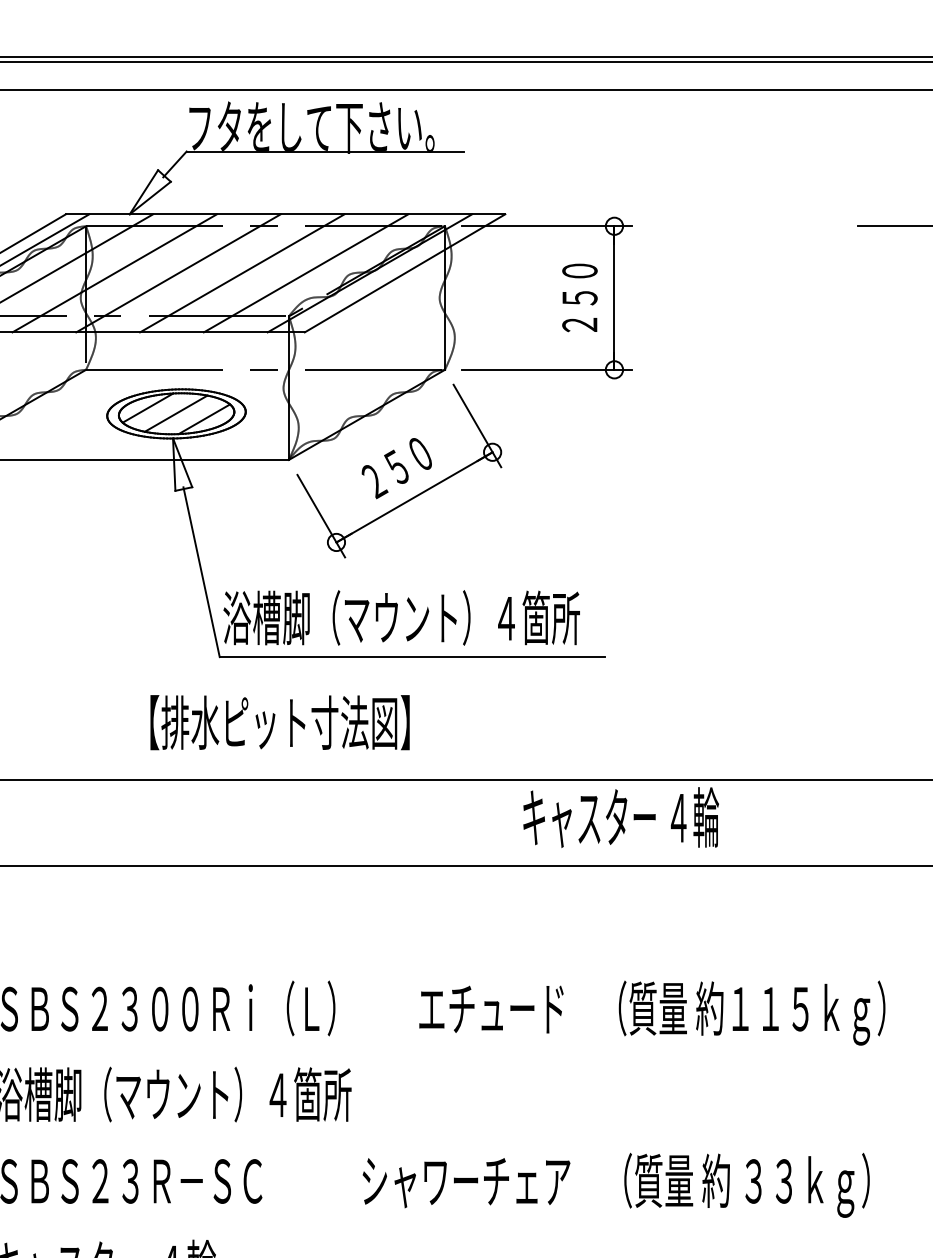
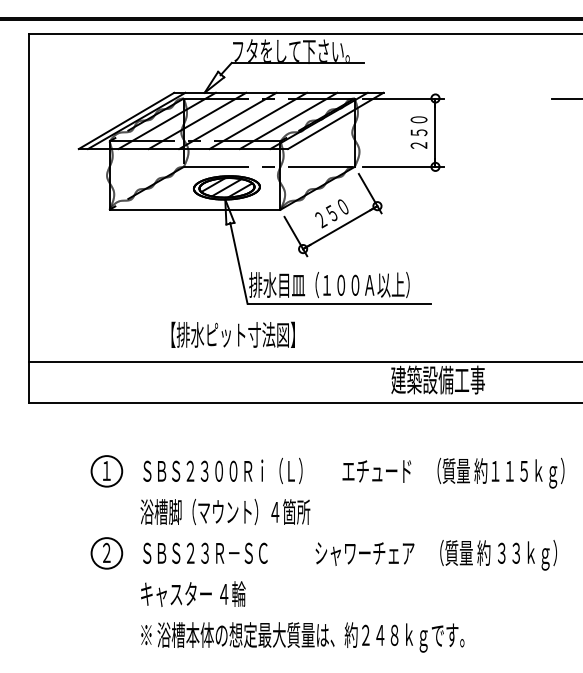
text: (402, 616) -> (334, 284), 浴槽脚（マウント）４箇所 -> 排水目皿（１００Ａ以上）
text: (278, 721) -> (232, 334), moved
text: (620, 816) -> (438, 379), キャスター ４輪 -> 建築設備工事

